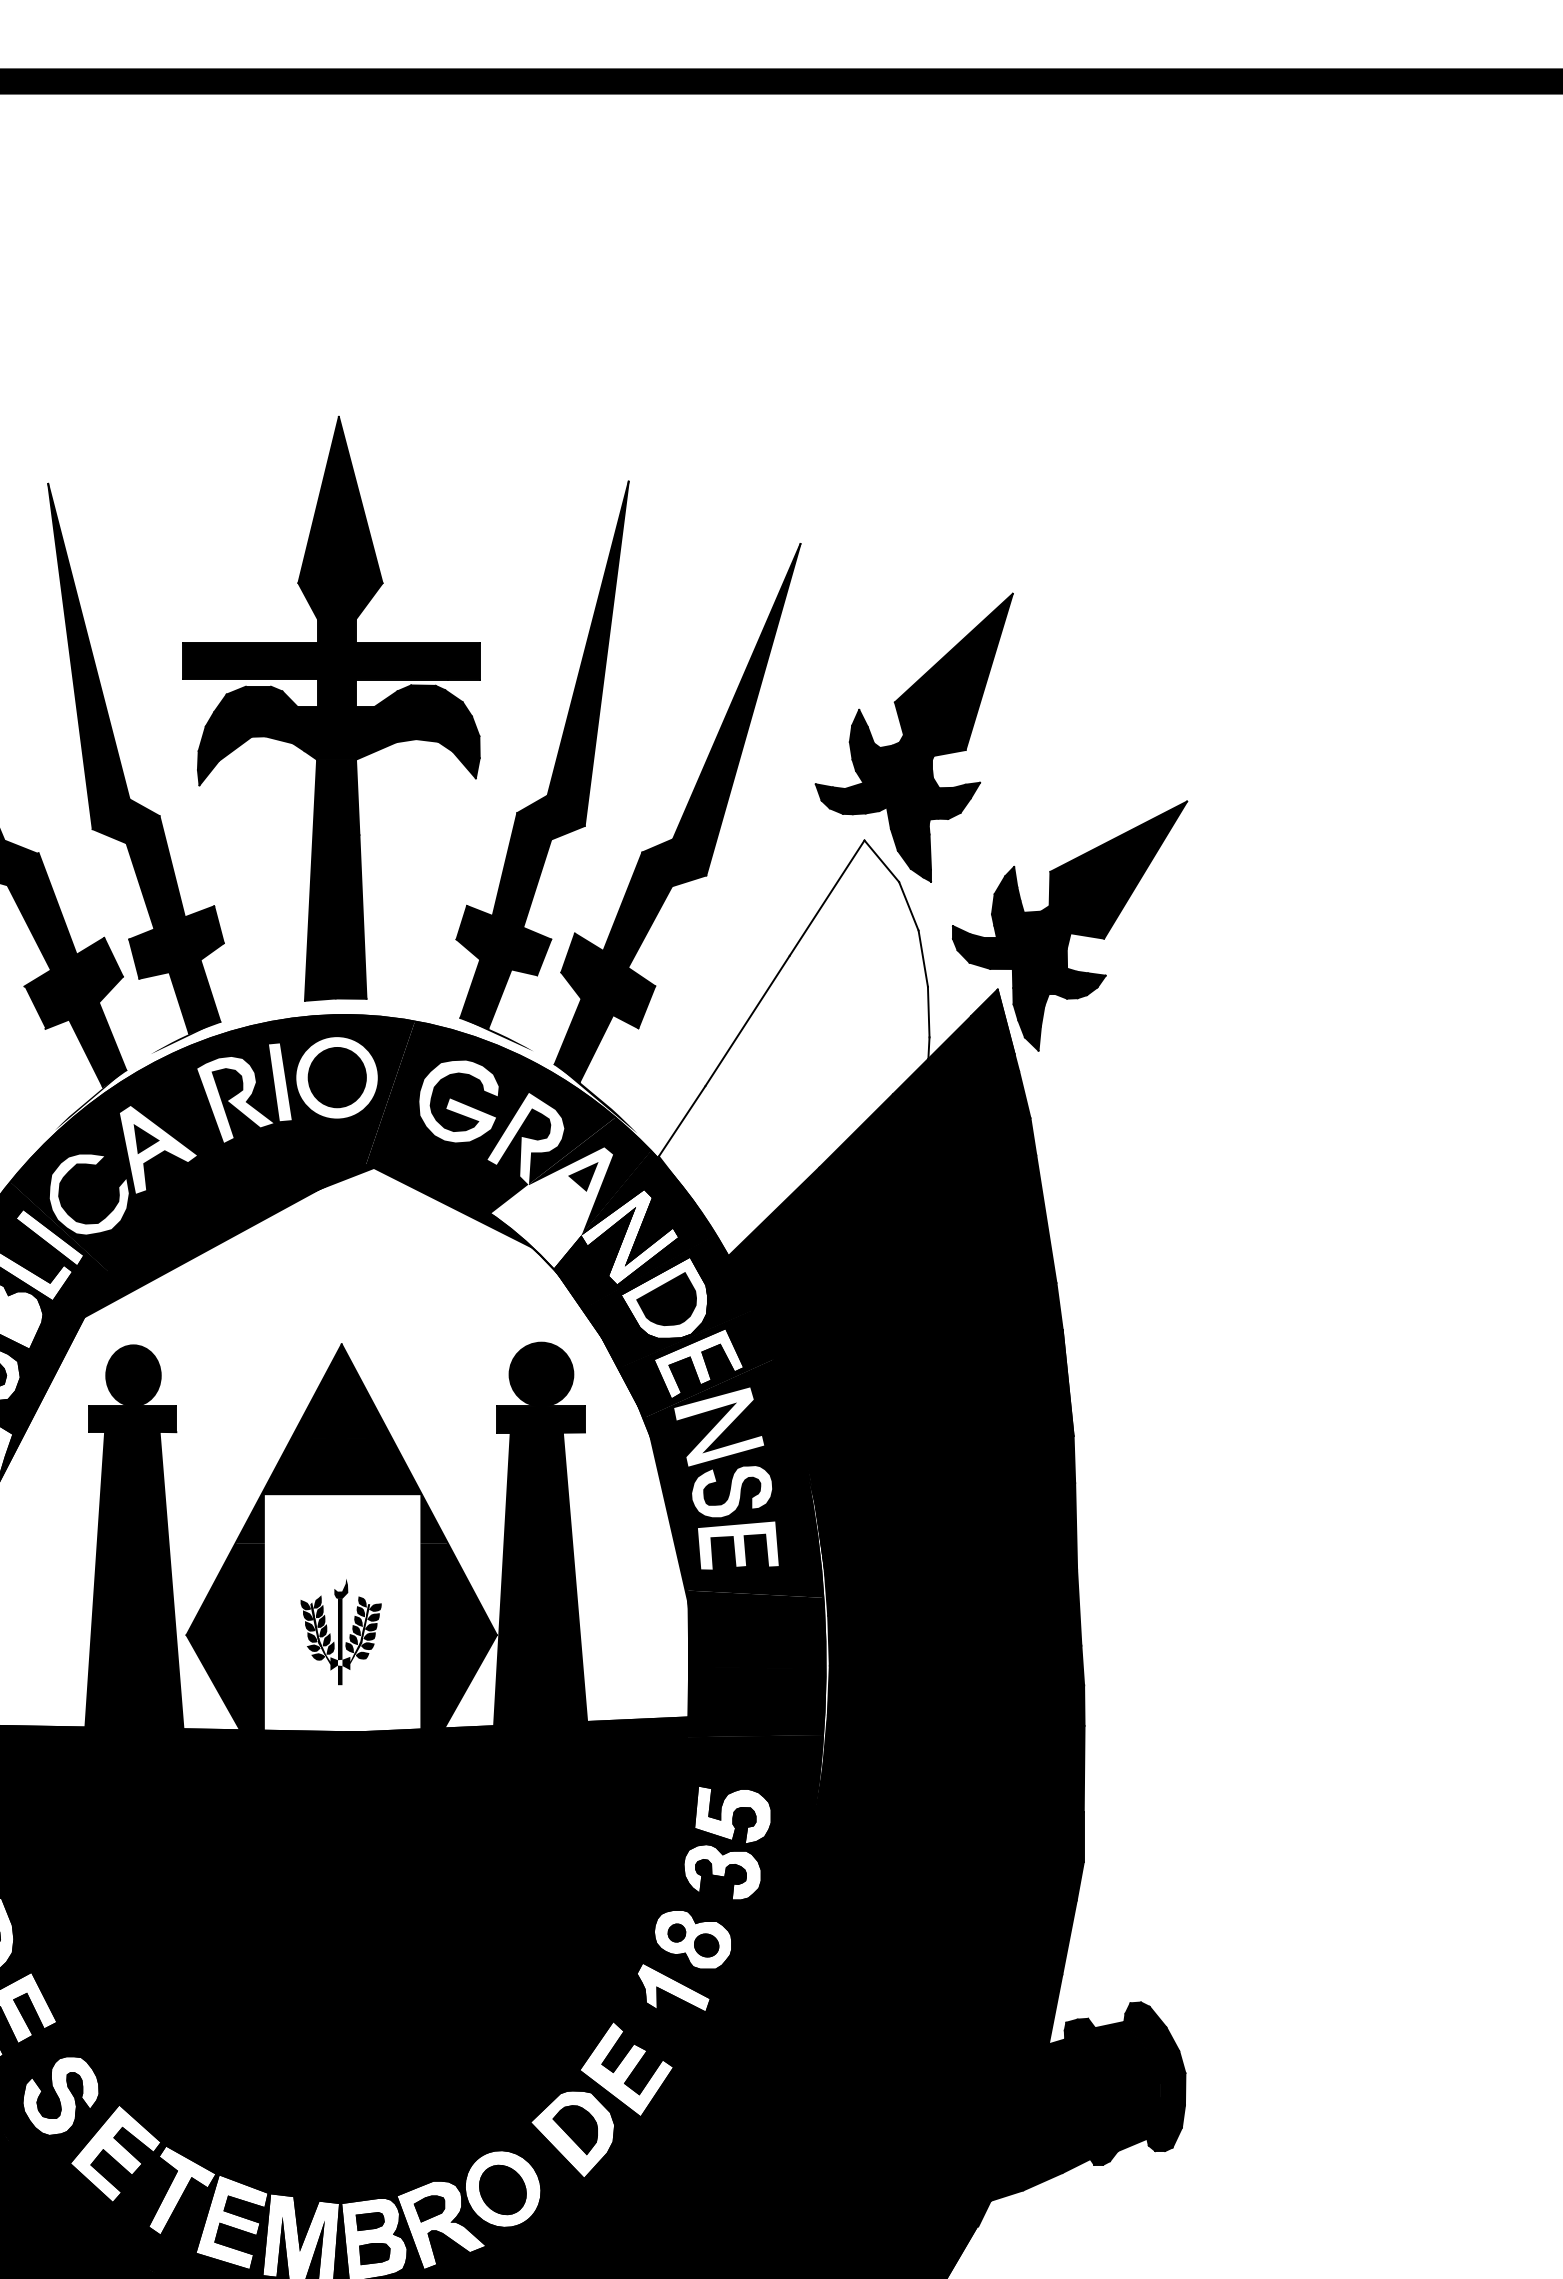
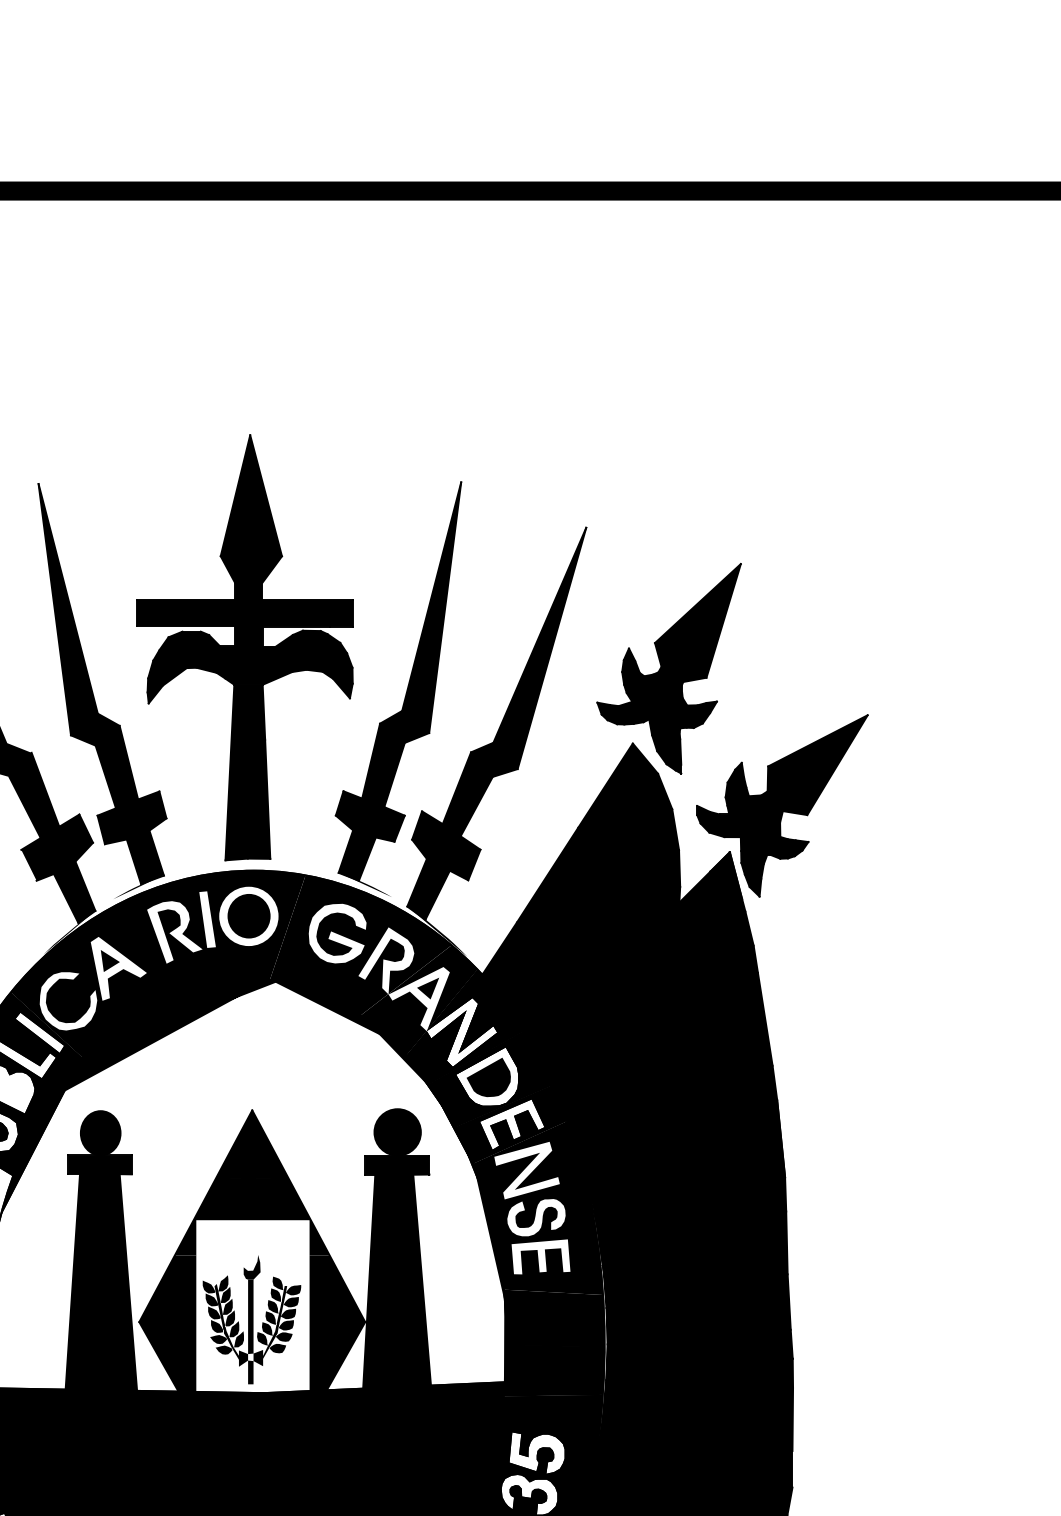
fill: (793, 1087) -> (581, 923), added
fill: (543, 1252) -> (399, 1043), added
part: (340, 1631) -> (251, 1319), size x1.67

